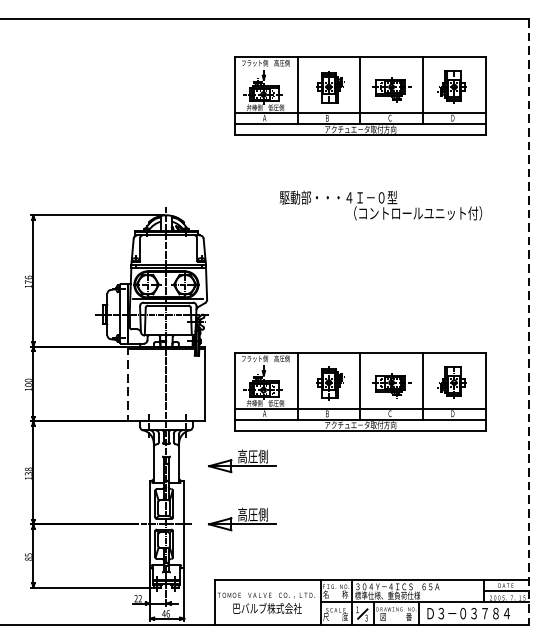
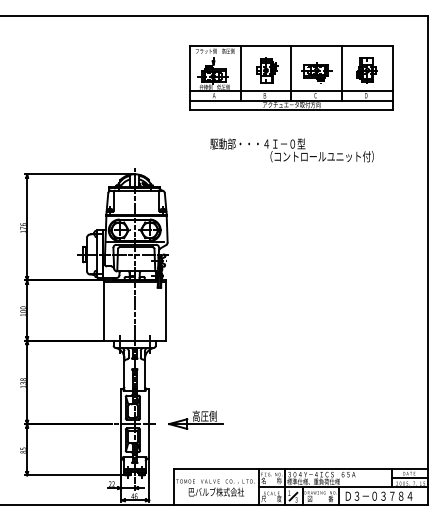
text: (380, 205) -> (291, 150), moved
line: (528, 322) -> (427, 260), dashed -> solid
line: (127, 385) -> (103, 311), dashed -> solid
part: (360, 391) -> (291, 316), removed
part: (241, 460) -> (195, 372), removed

